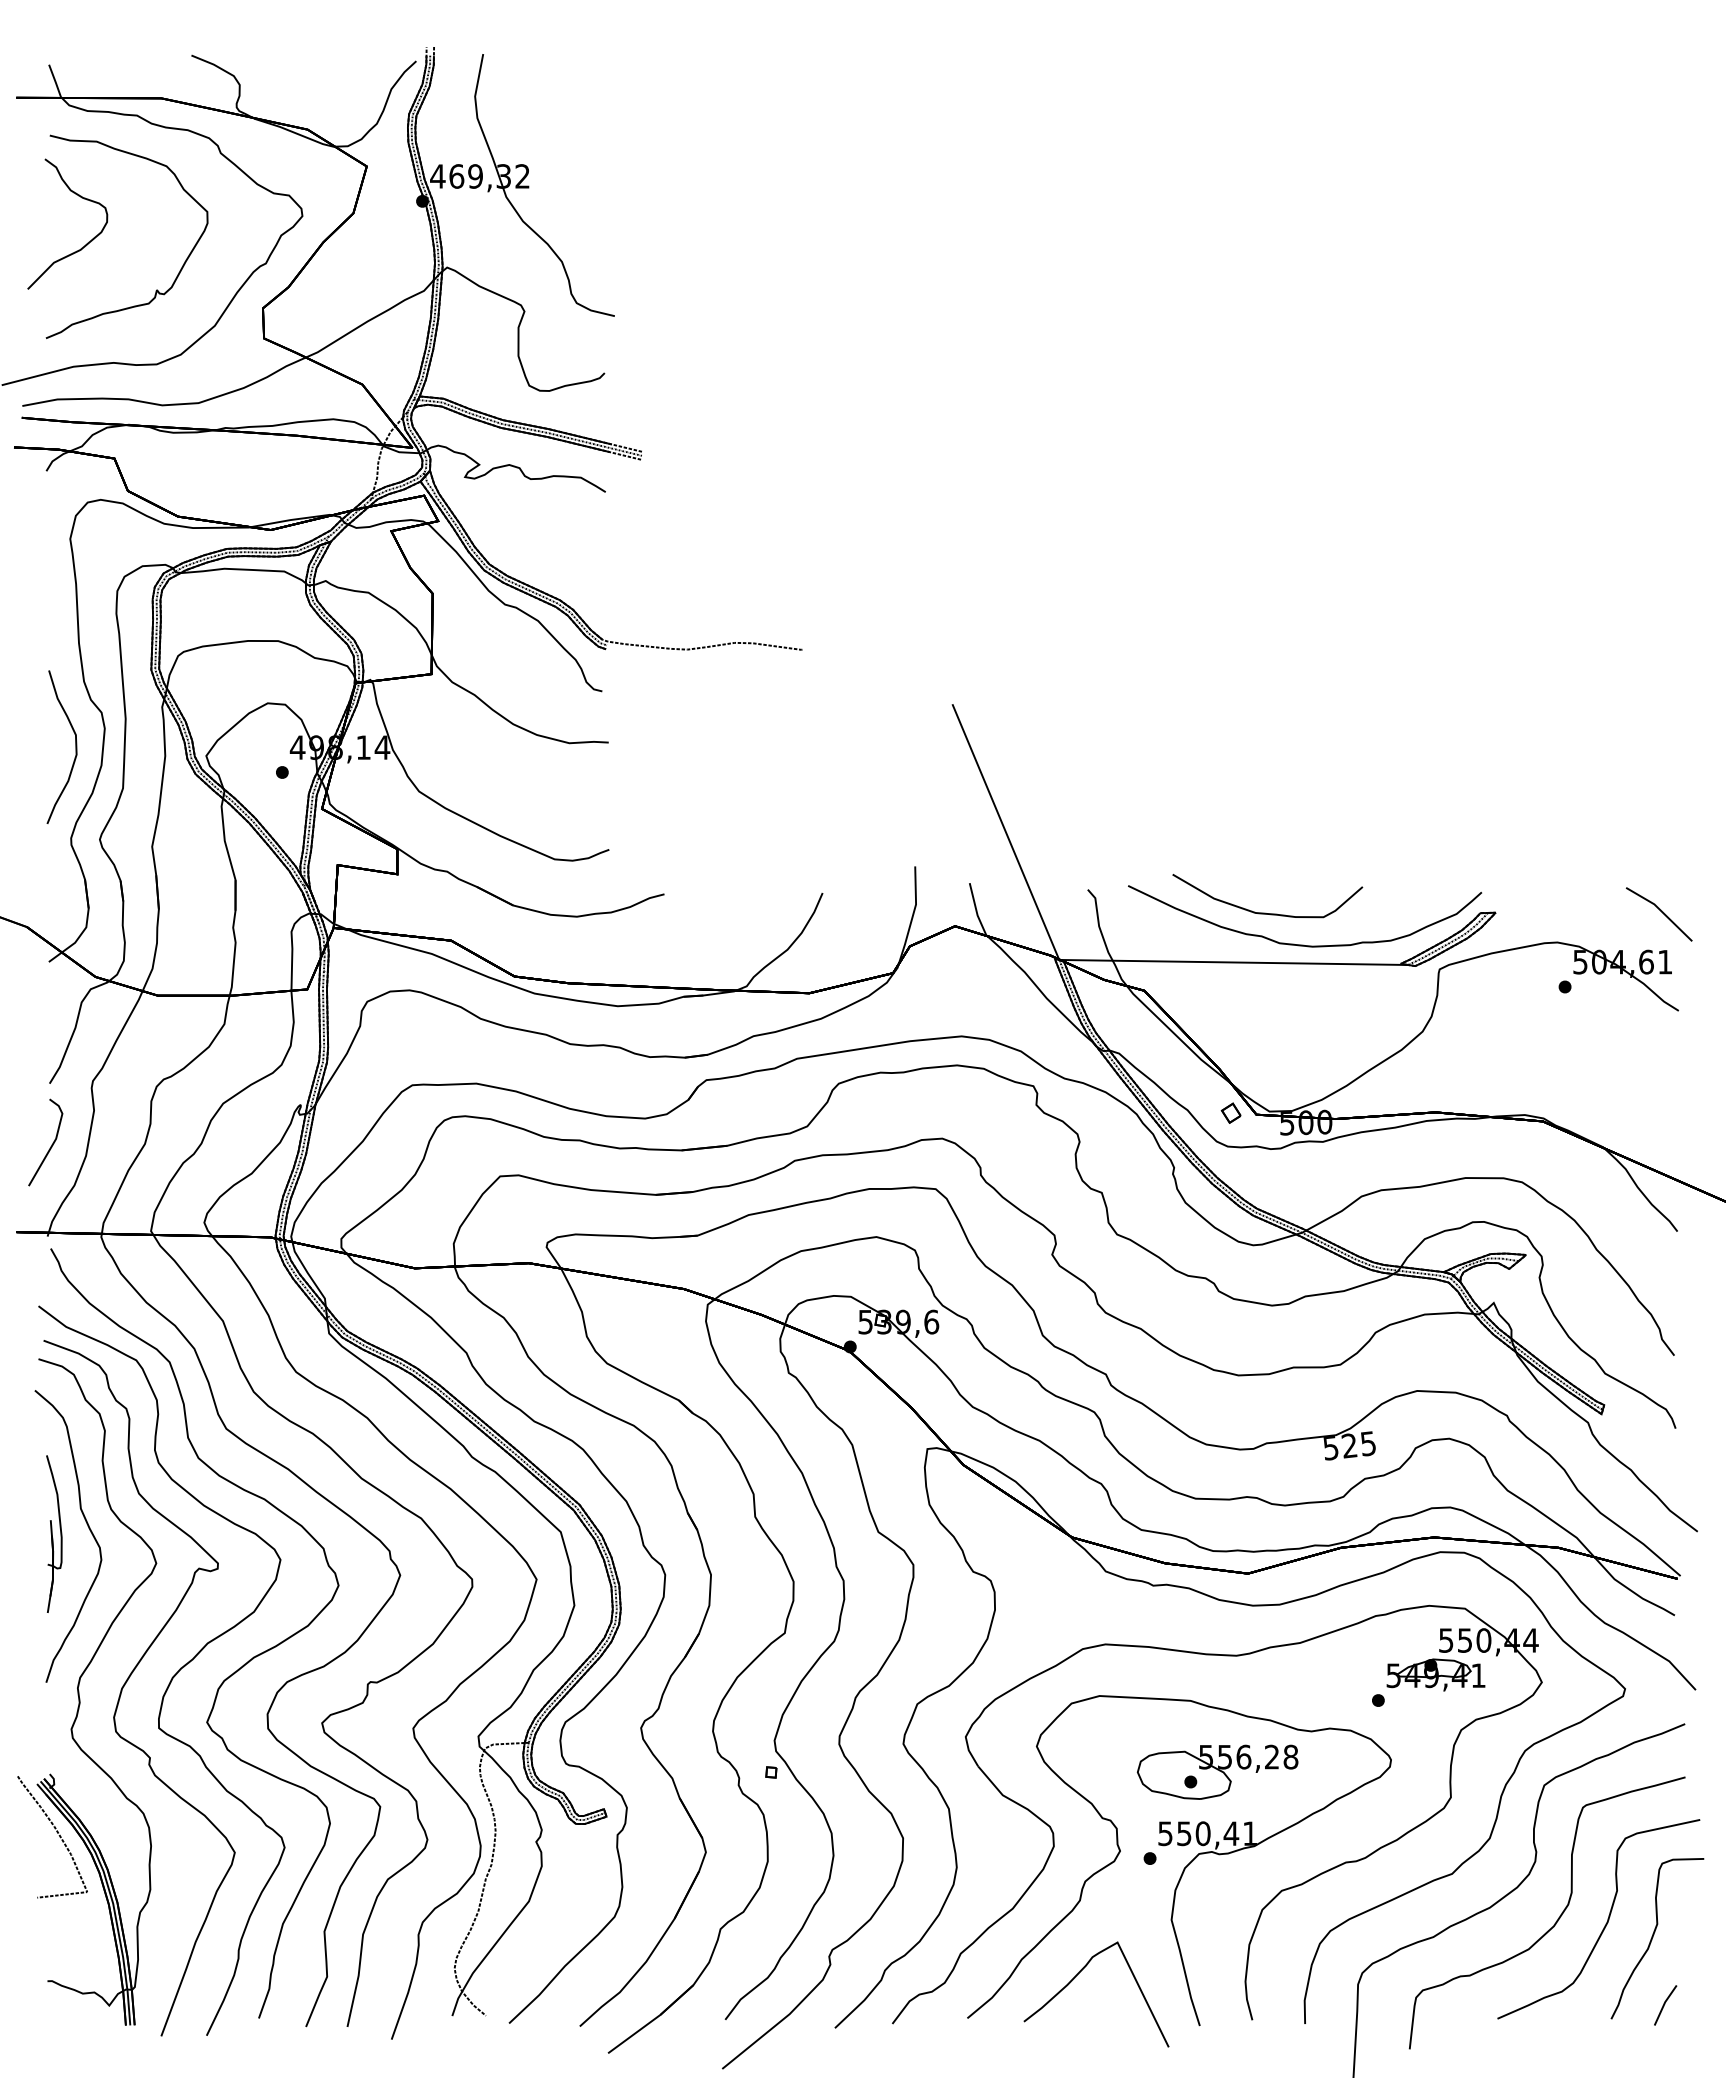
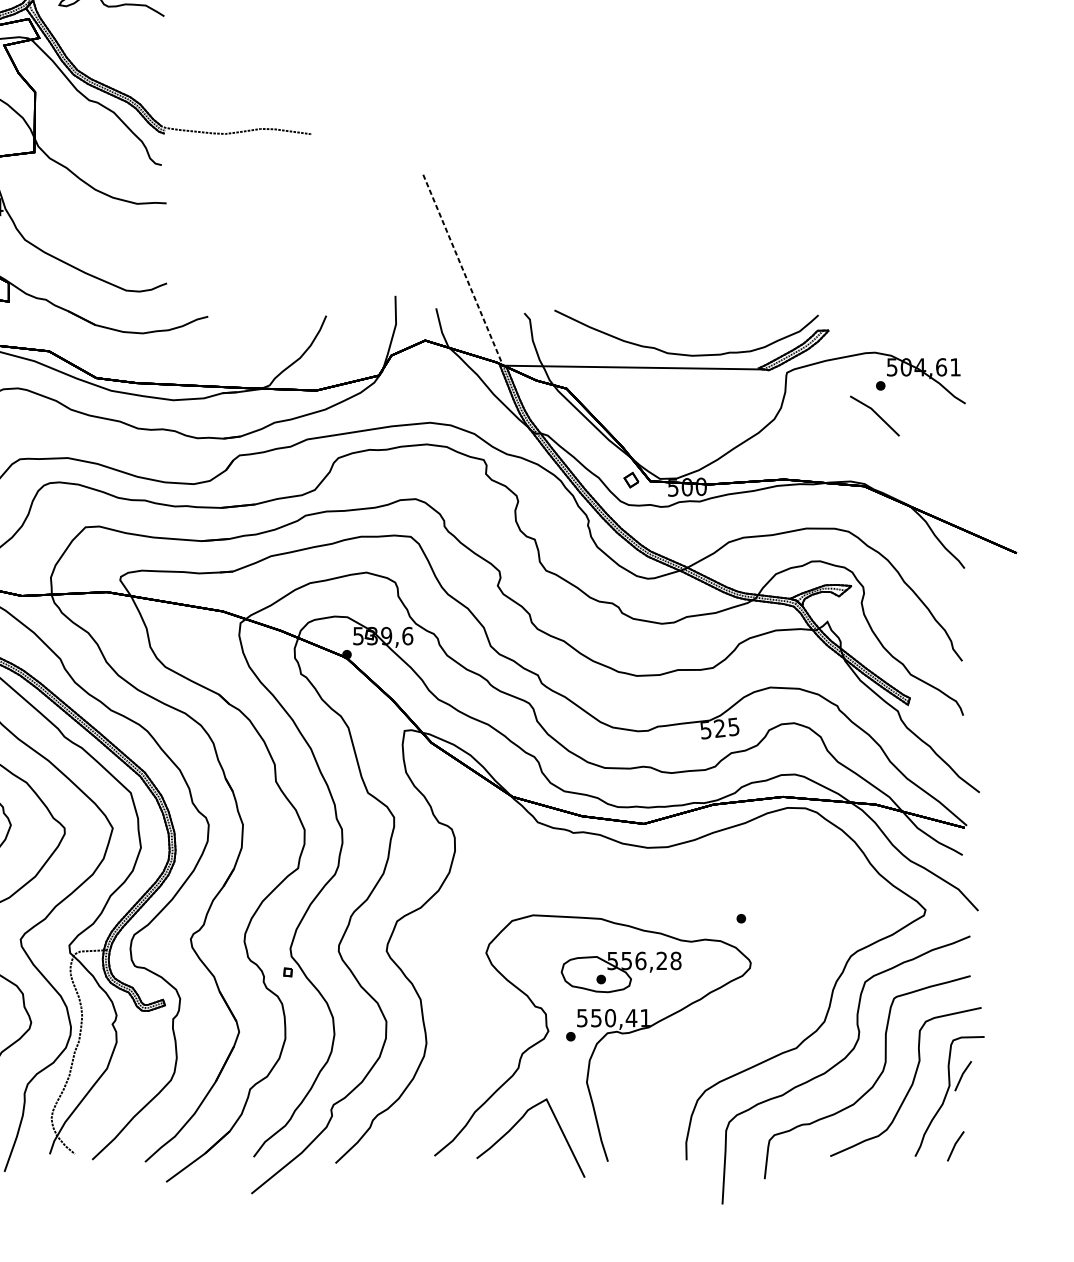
line: (1005, 832) -> (462, 270), solid -> dashed
curve: (1265, 912) -> (657, 330), removed
line: (1661, 912) -> (876, 414), moved
part: (1280, 1890) -> (668, 1060), removed
line: (1675, 1910) -> (963, 1075), added

